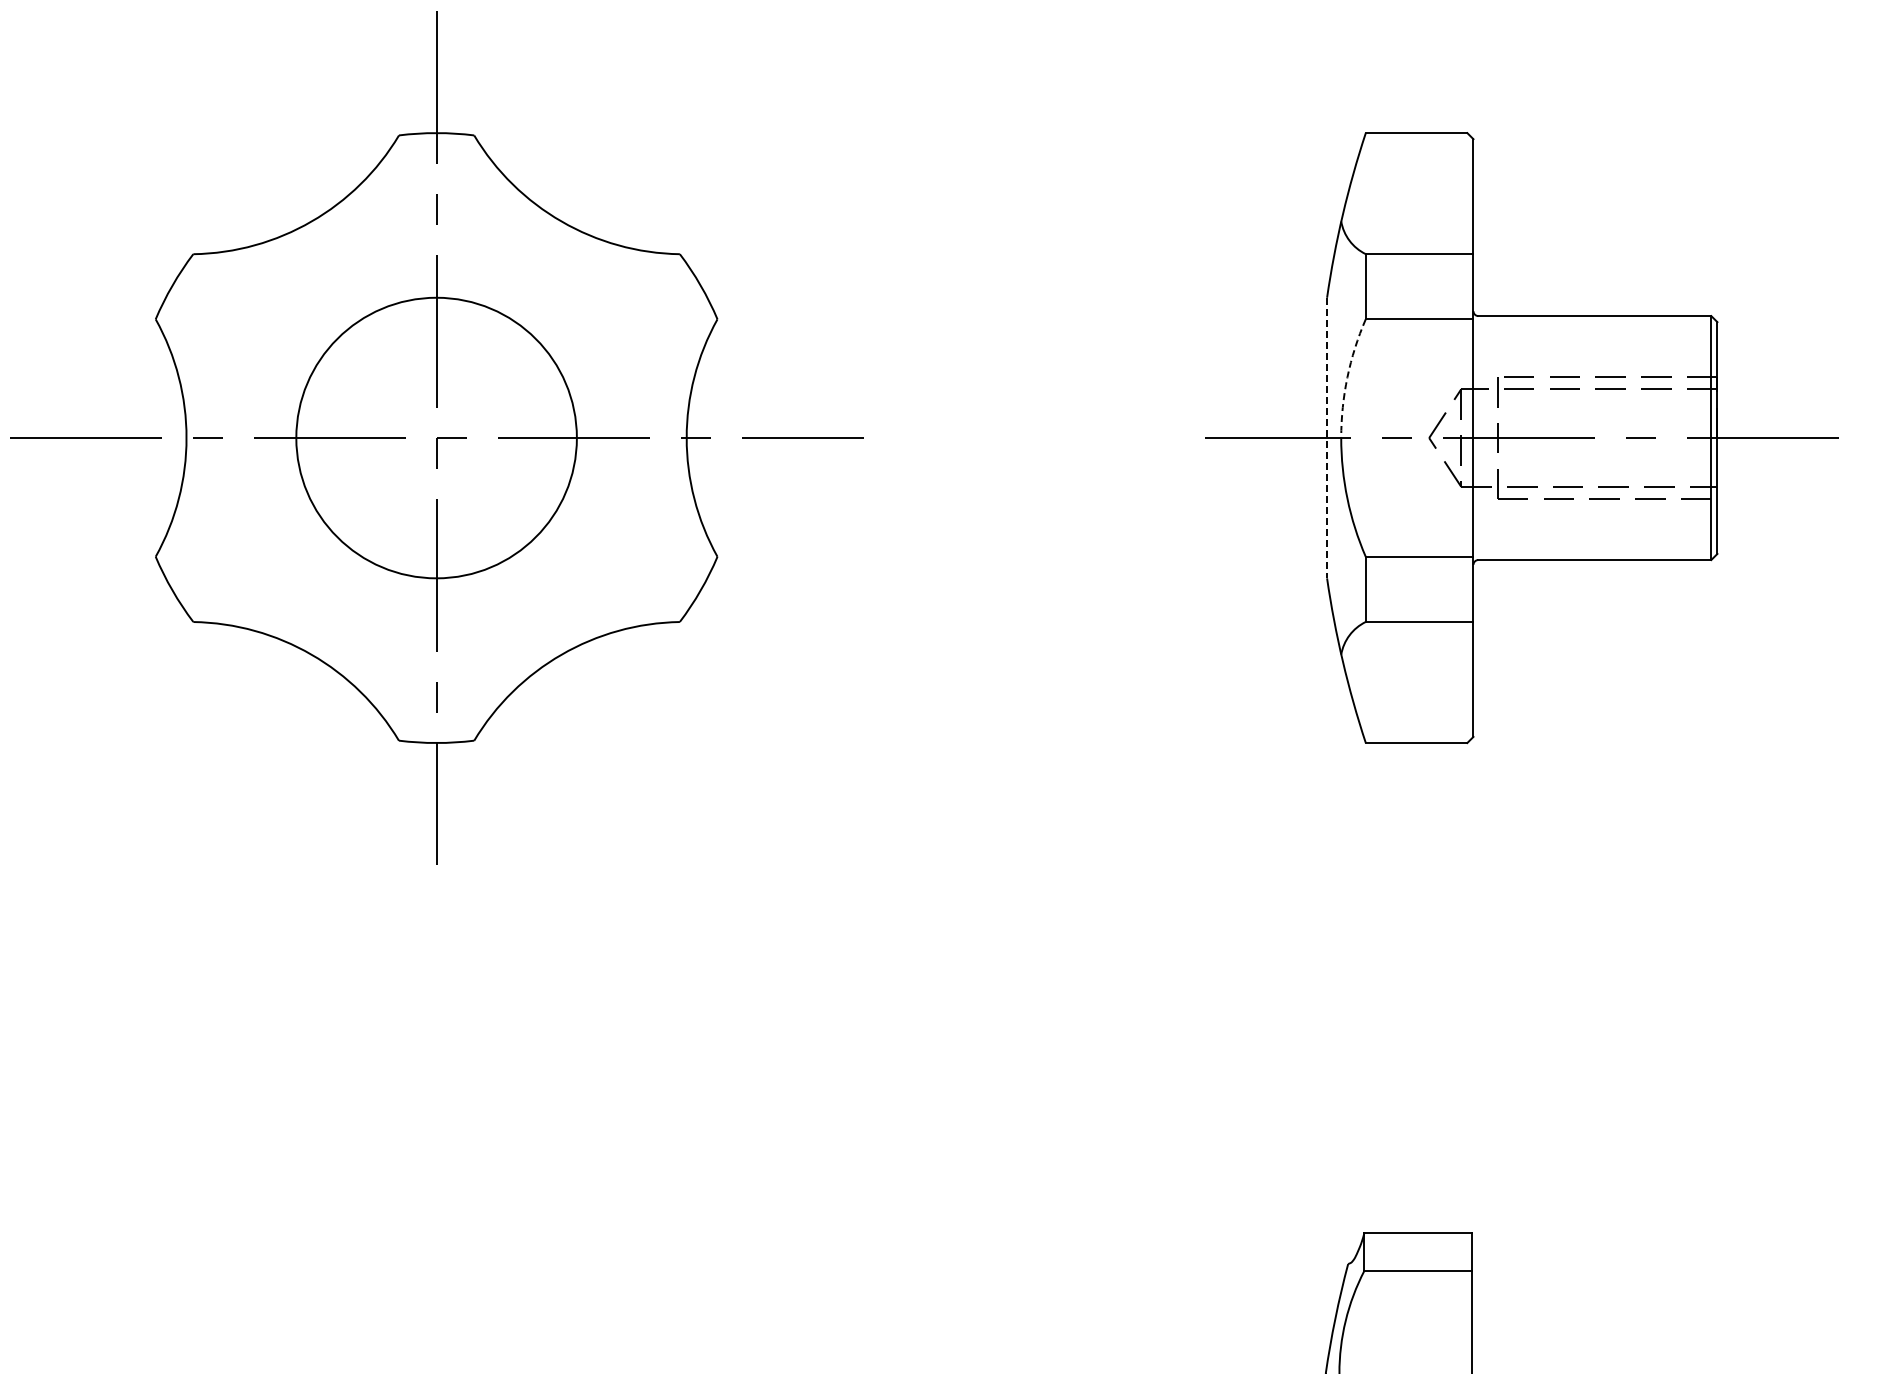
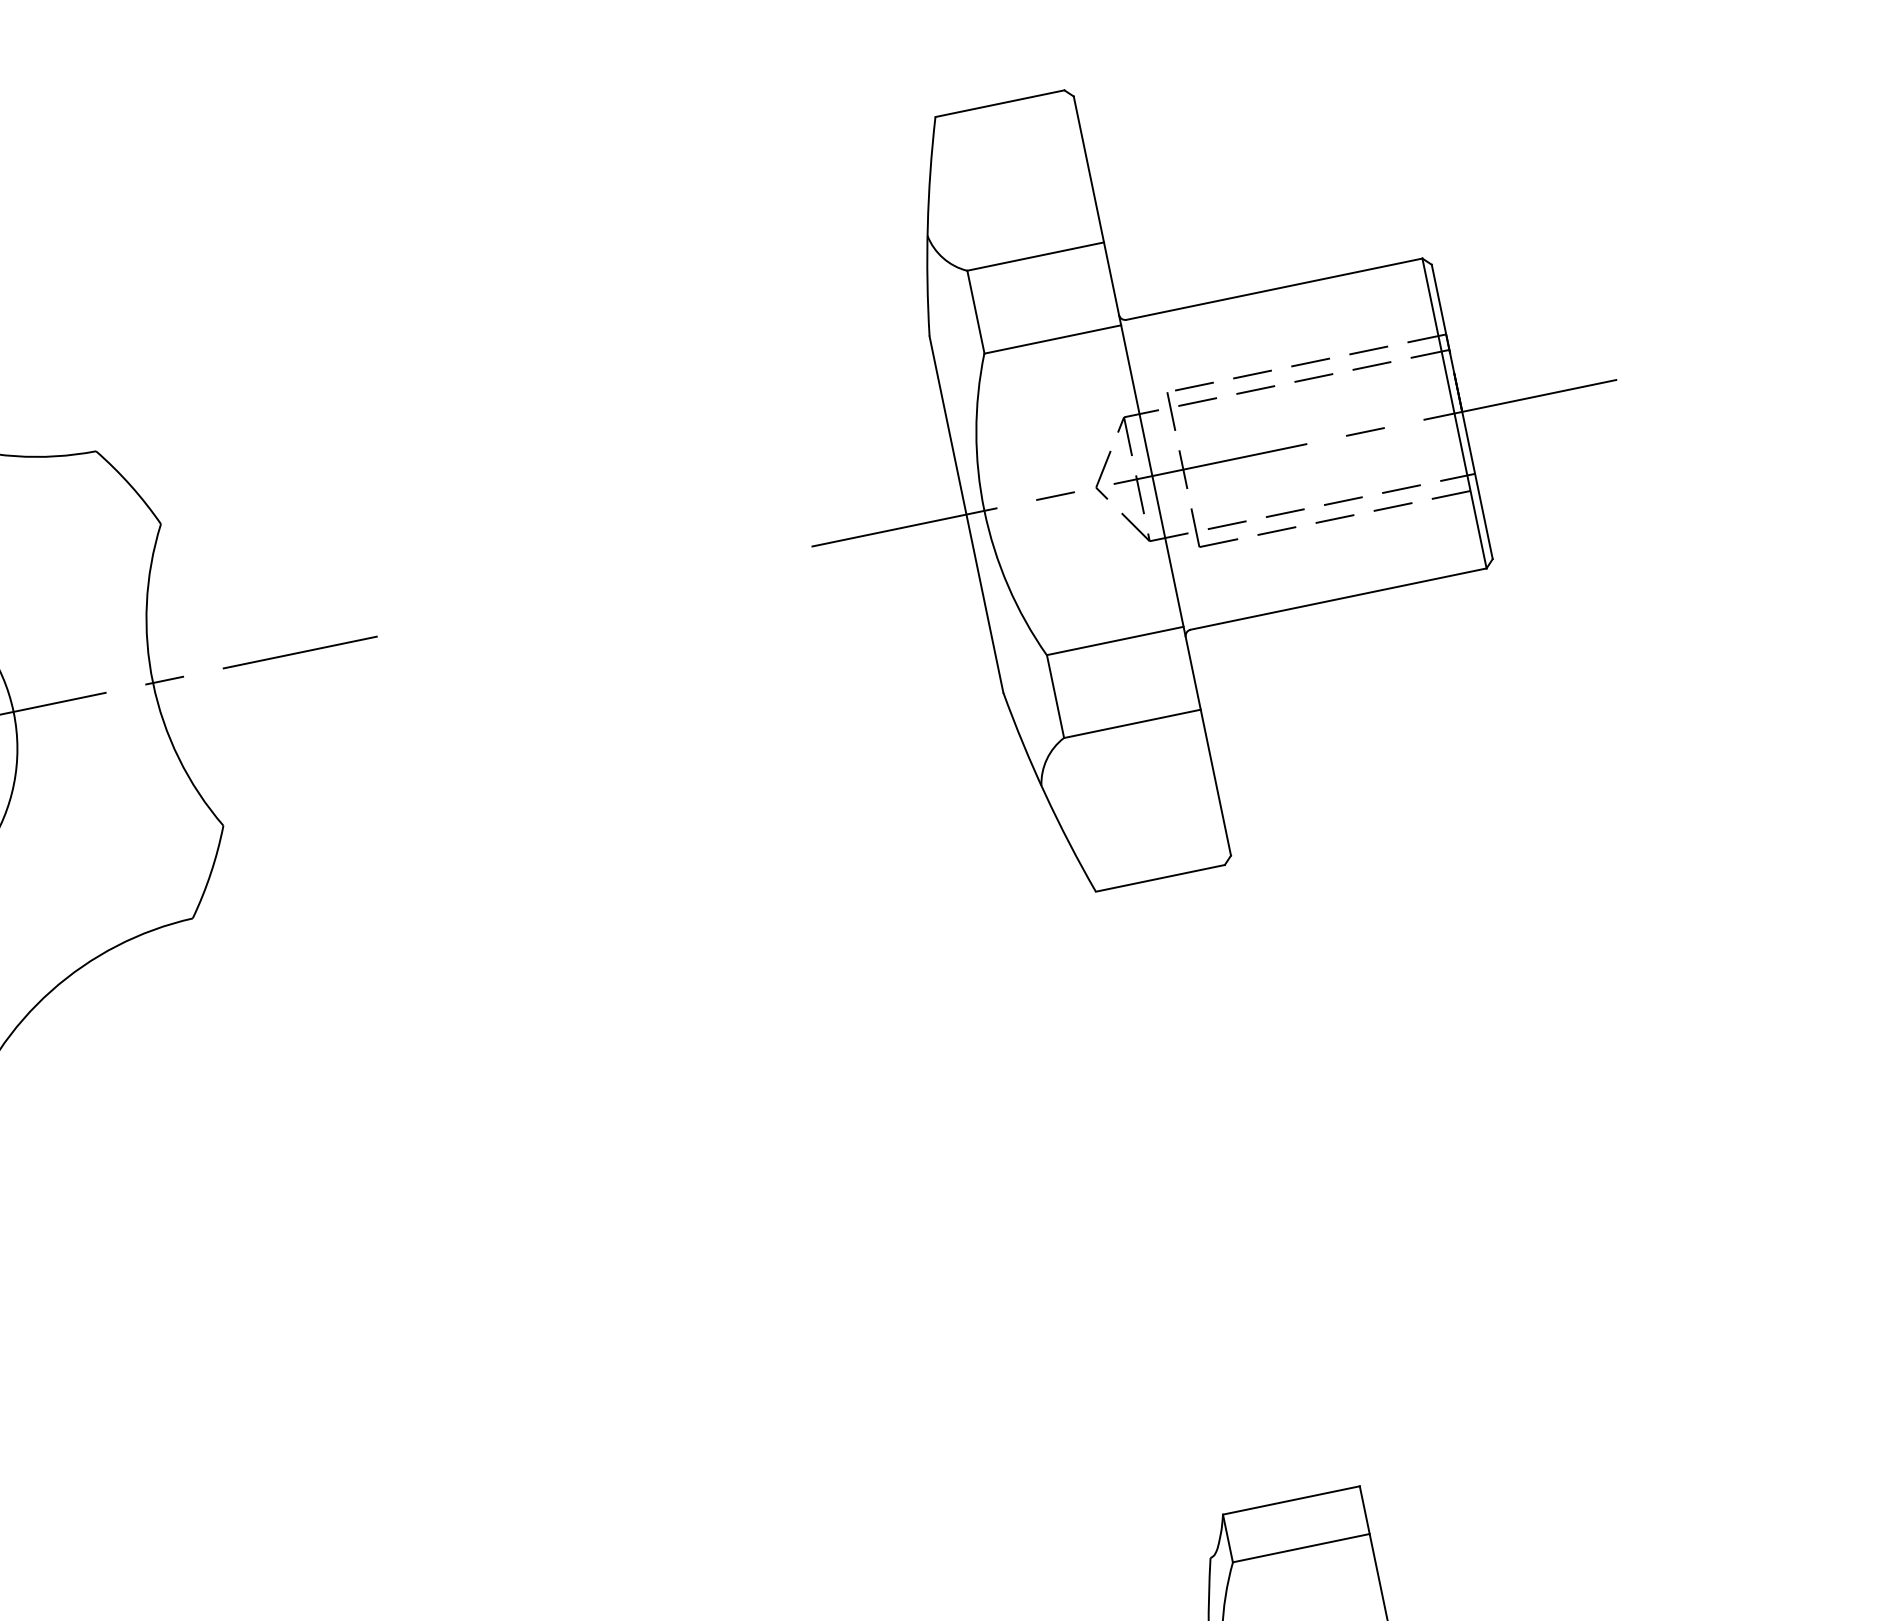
arc: (1347, 377) -> (976, 432), dashed -> solid
line: (1327, 438) -> (967, 515), dashed -> solid

